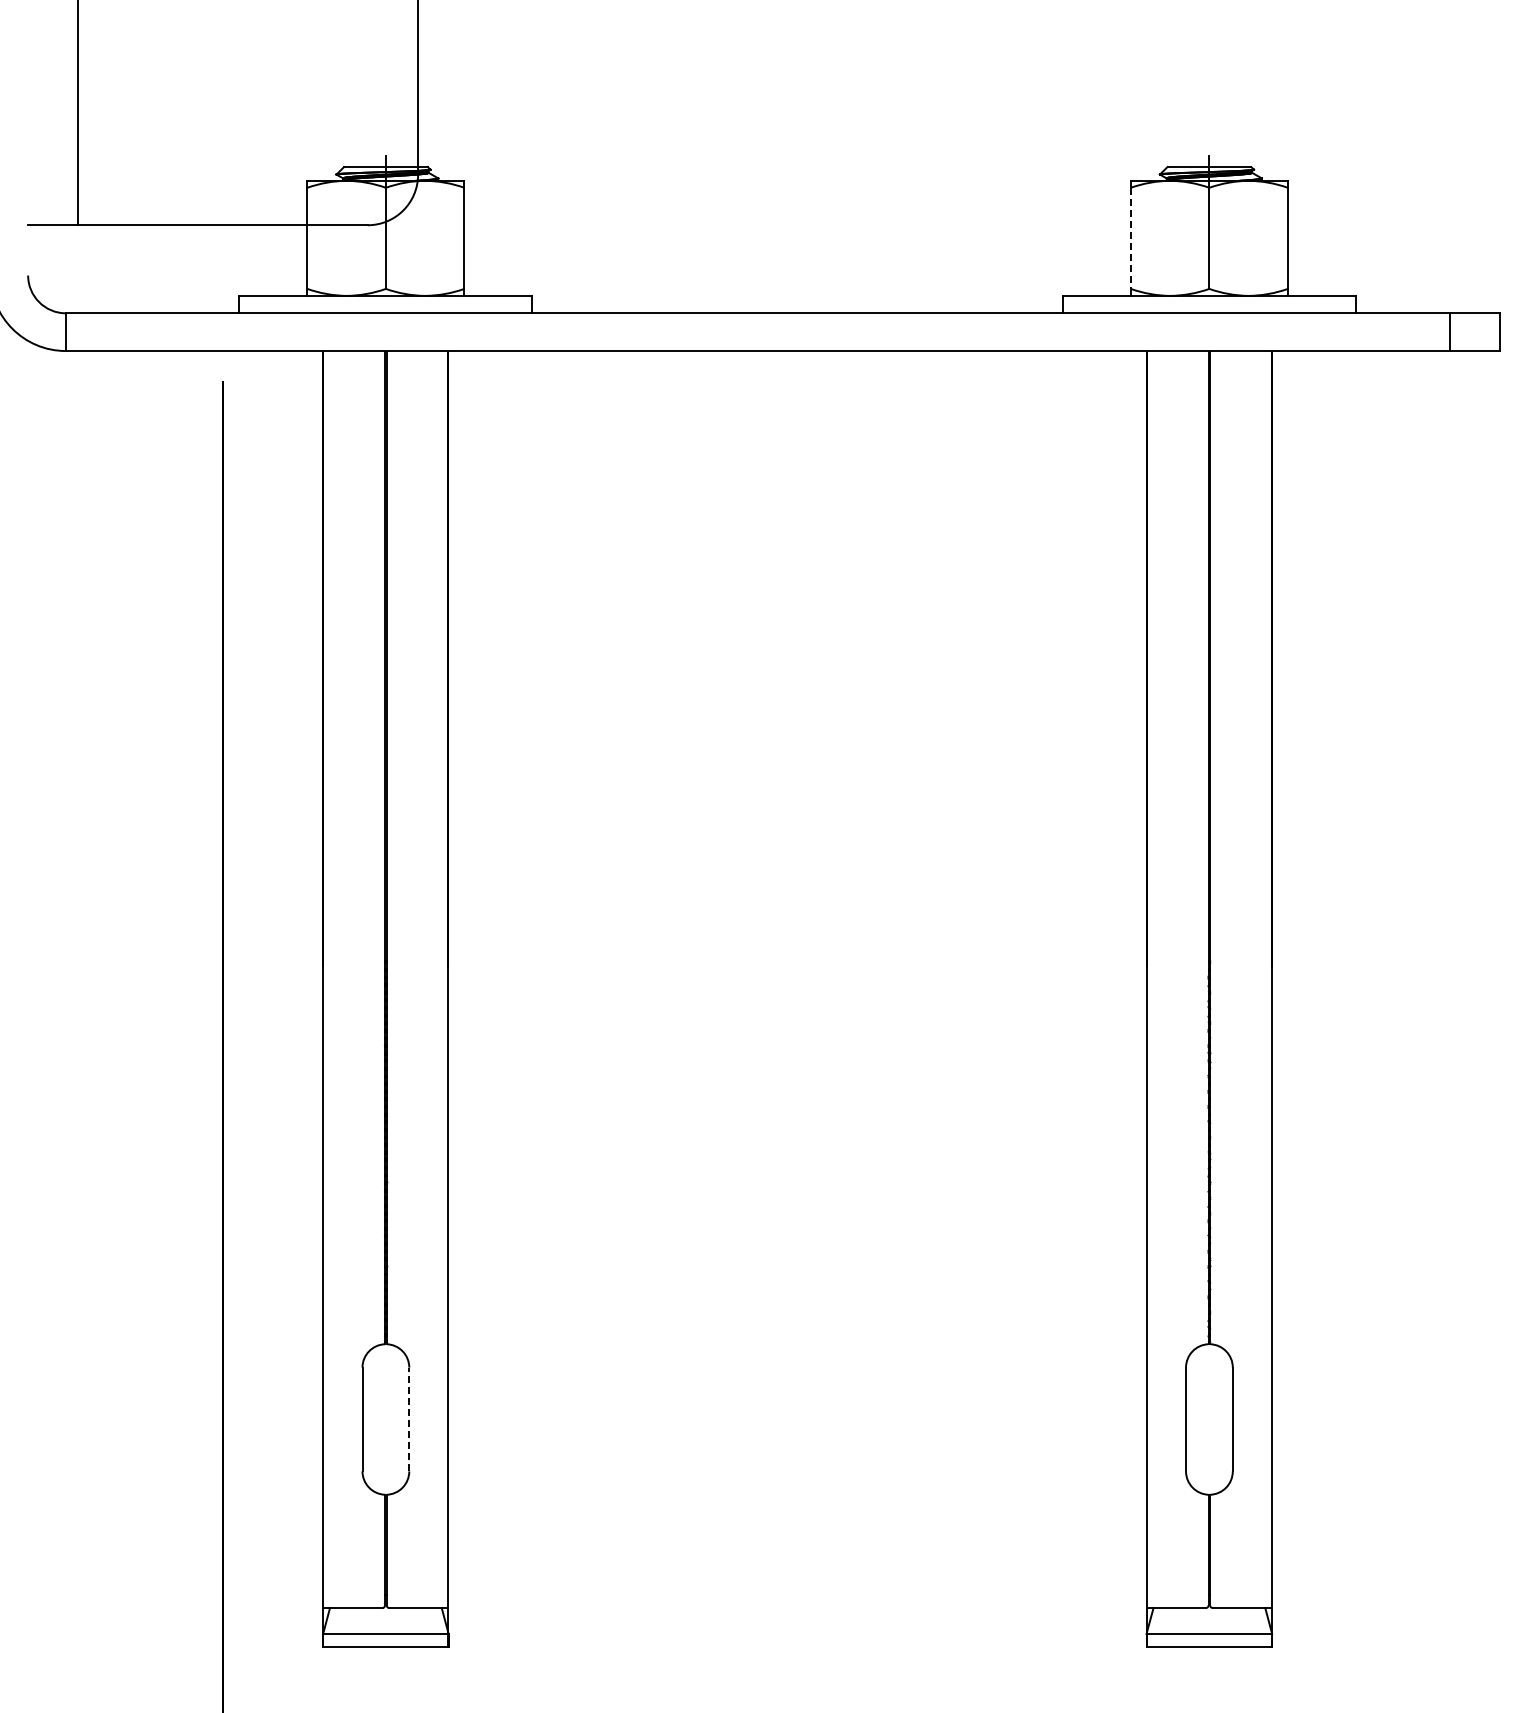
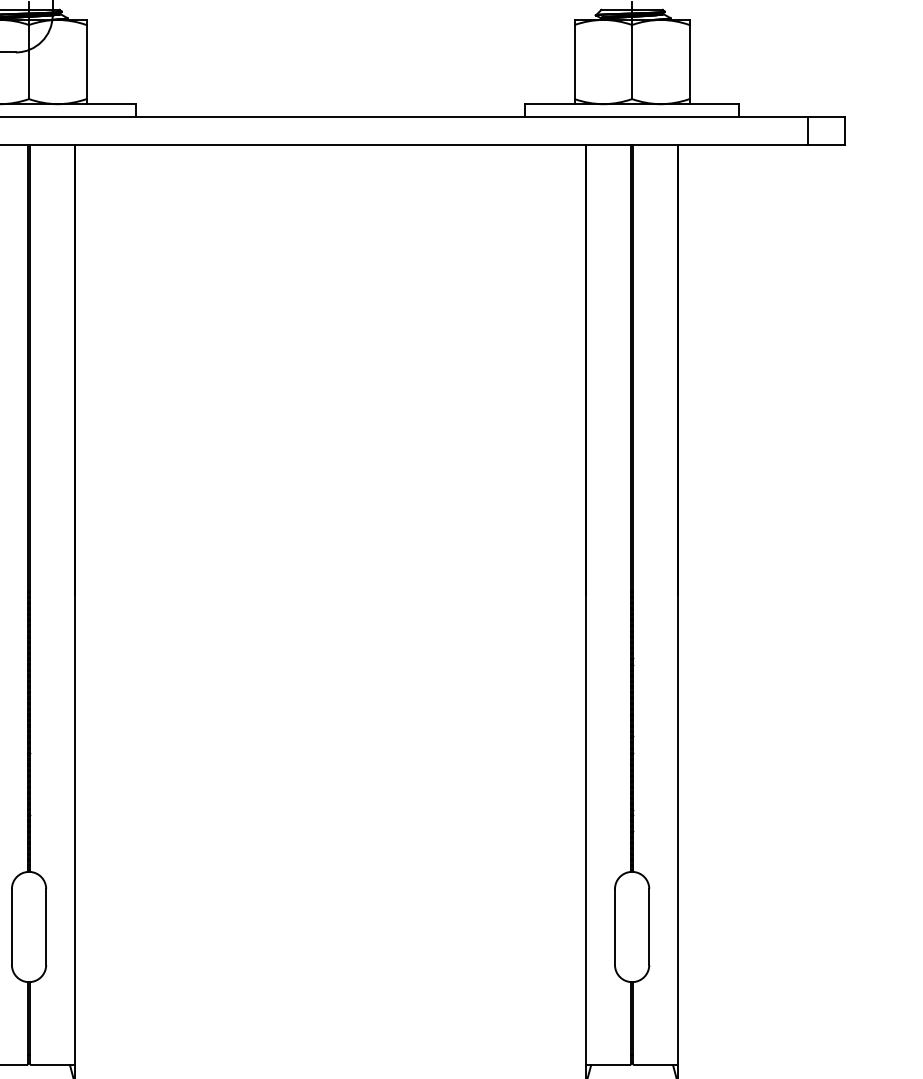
line: (1130, 238) -> (574, 62), dashed -> solid
line: (409, 1419) -> (46, 927), dashed -> solid

